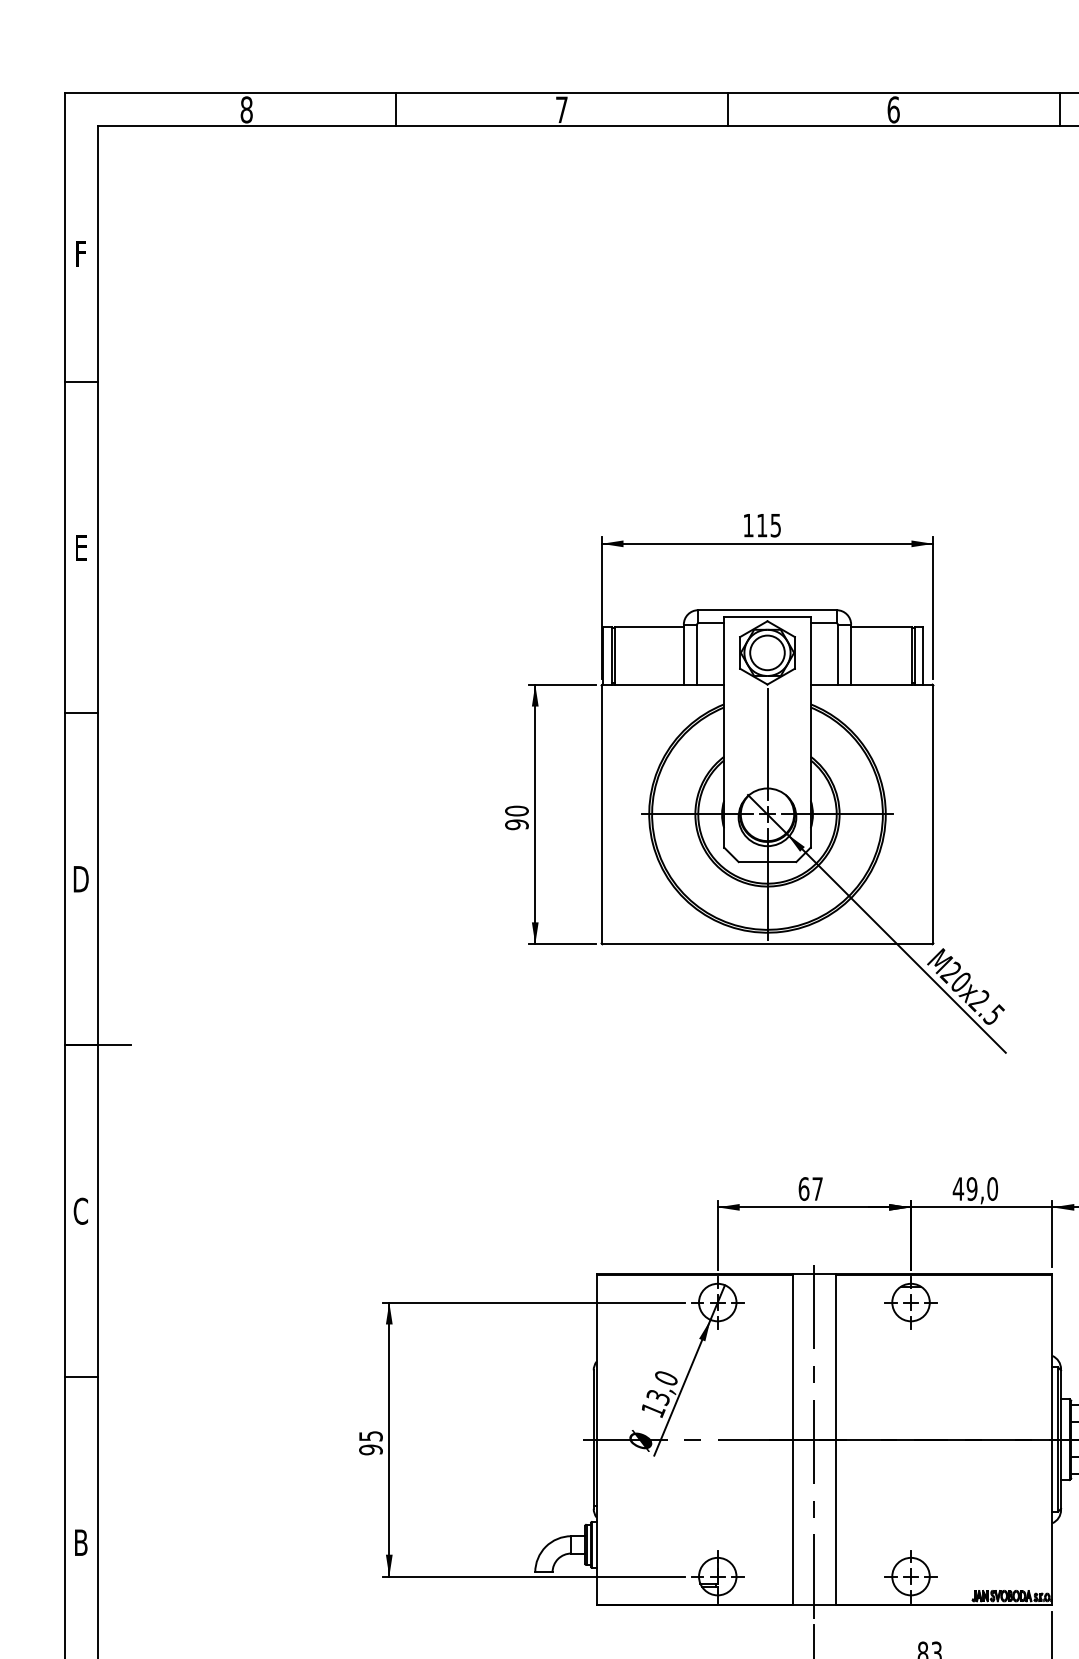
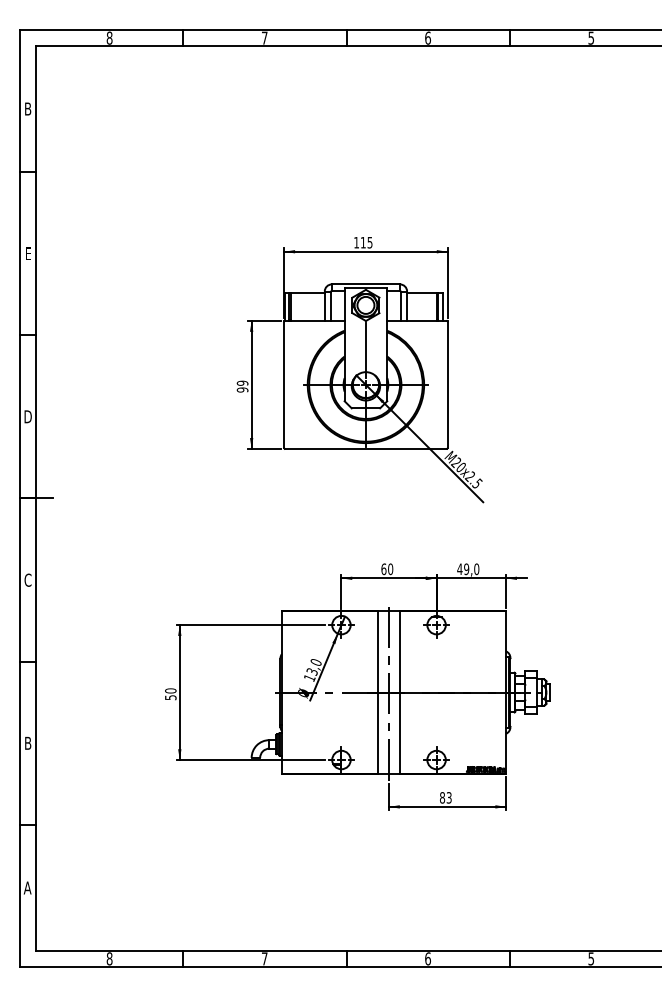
text: (81, 252) -> (28, 108), F -> B
text: (516, 809) -> (242, 382), 90 -> 99
text: (817, 1189) -> (390, 569), 67 -> 60
text: (370, 1443) -> (170, 694), 95 -> 50

